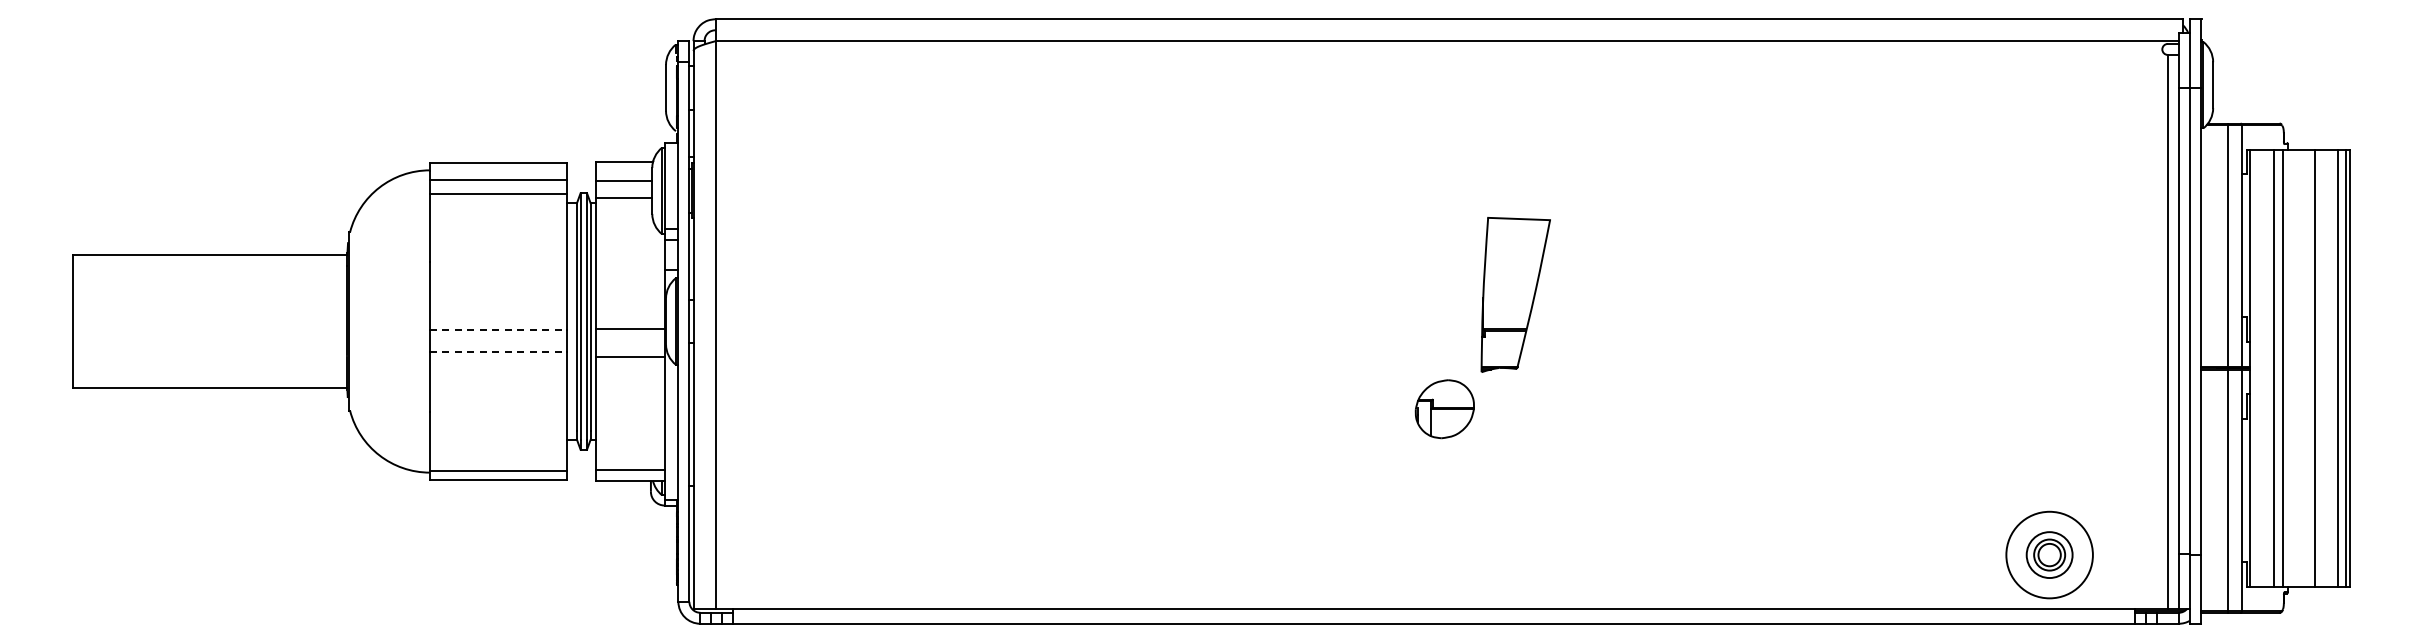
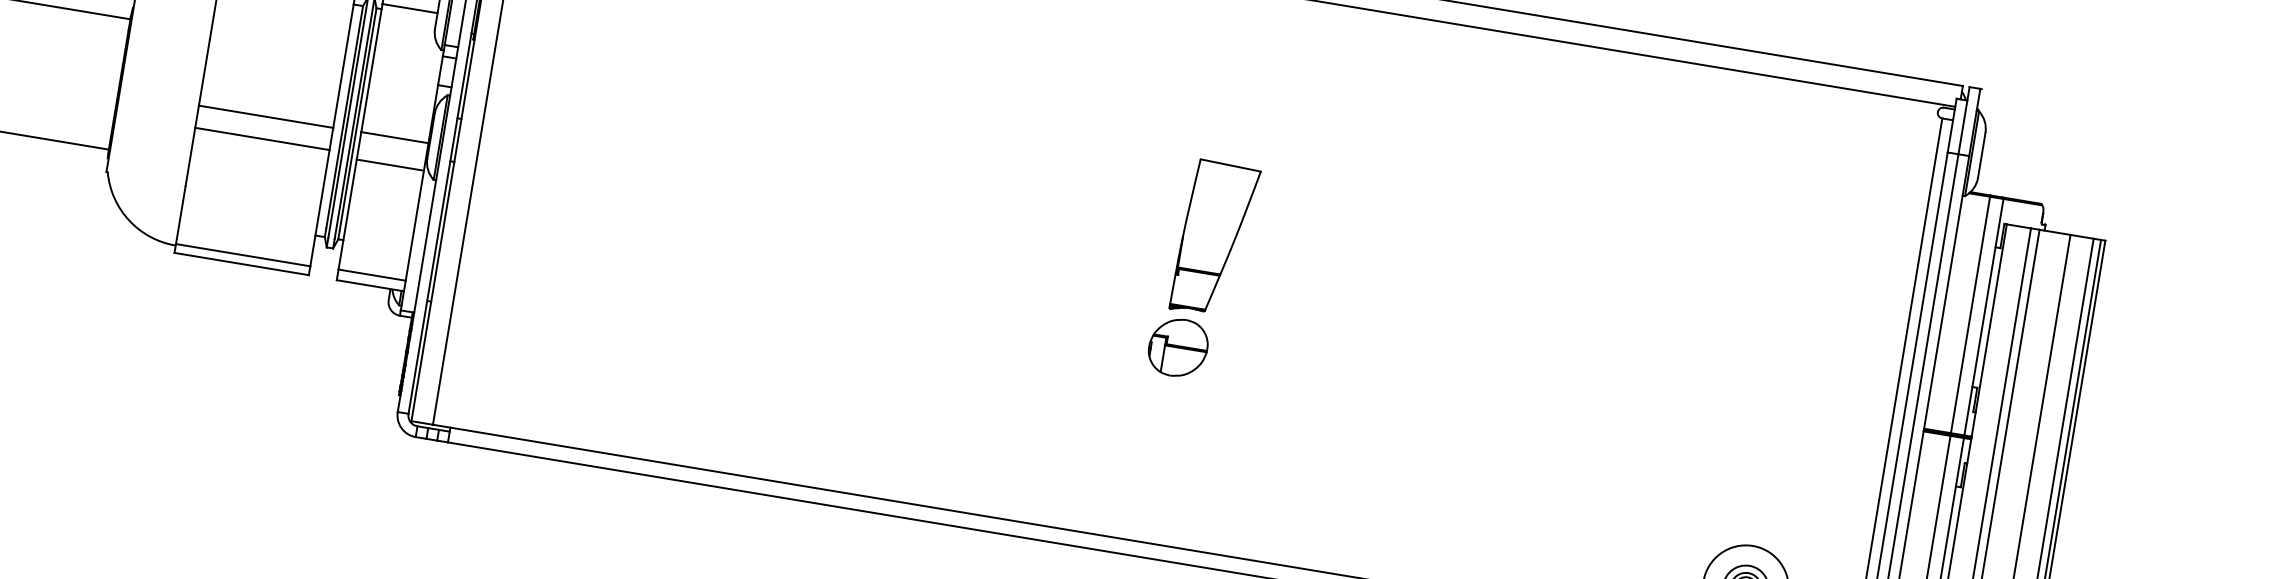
part: (1515, 294) -> (1215, 238), moved
line: (498, 329) -> (265, 116), dashed -> solid
line: (498, 352) -> (262, 139), dashed -> solid

